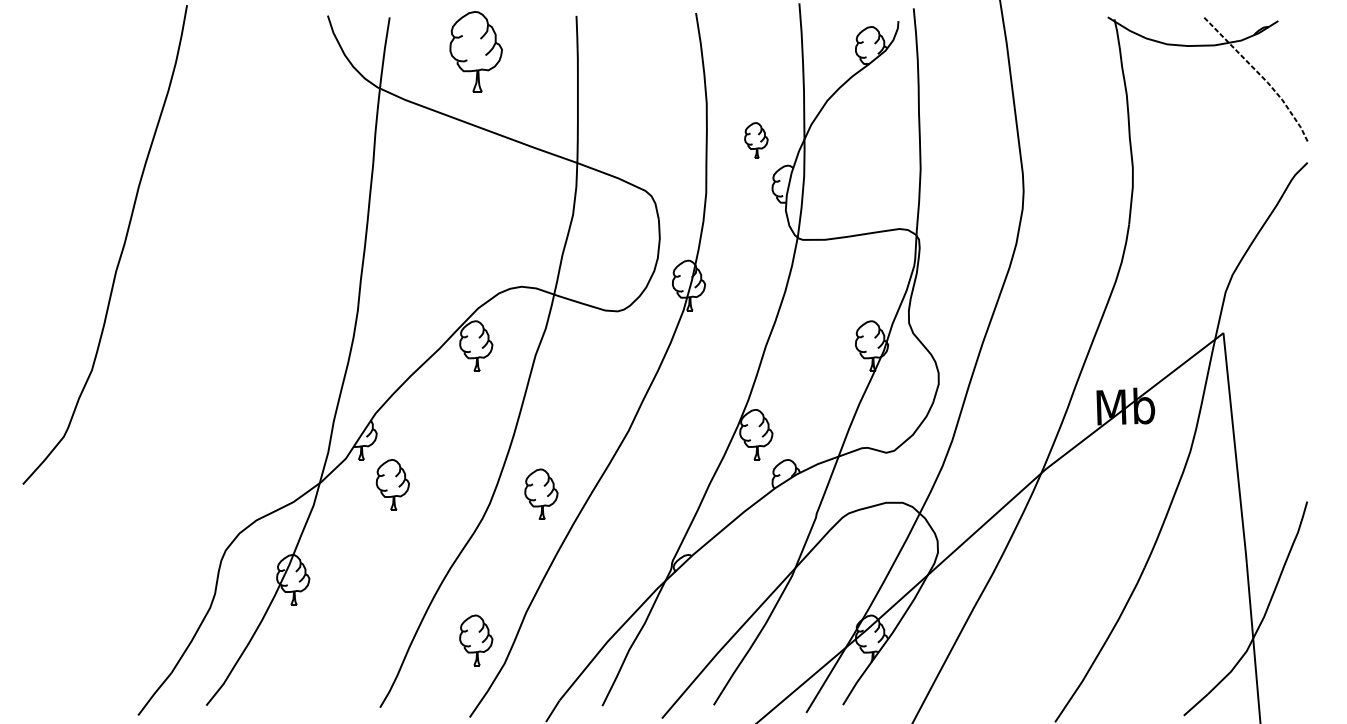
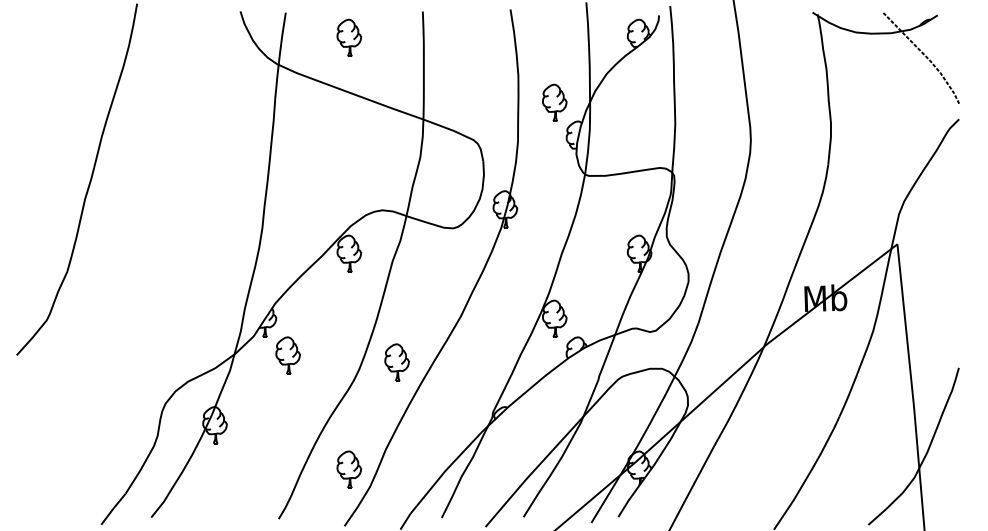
part: (476, 51) -> (349, 37), size x0.62
part: (756, 140) -> (554, 103), size x1.43

